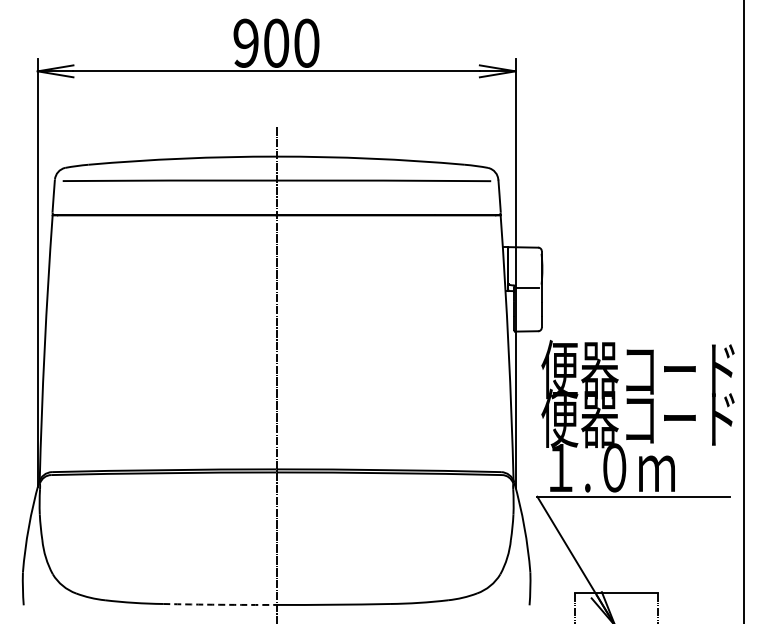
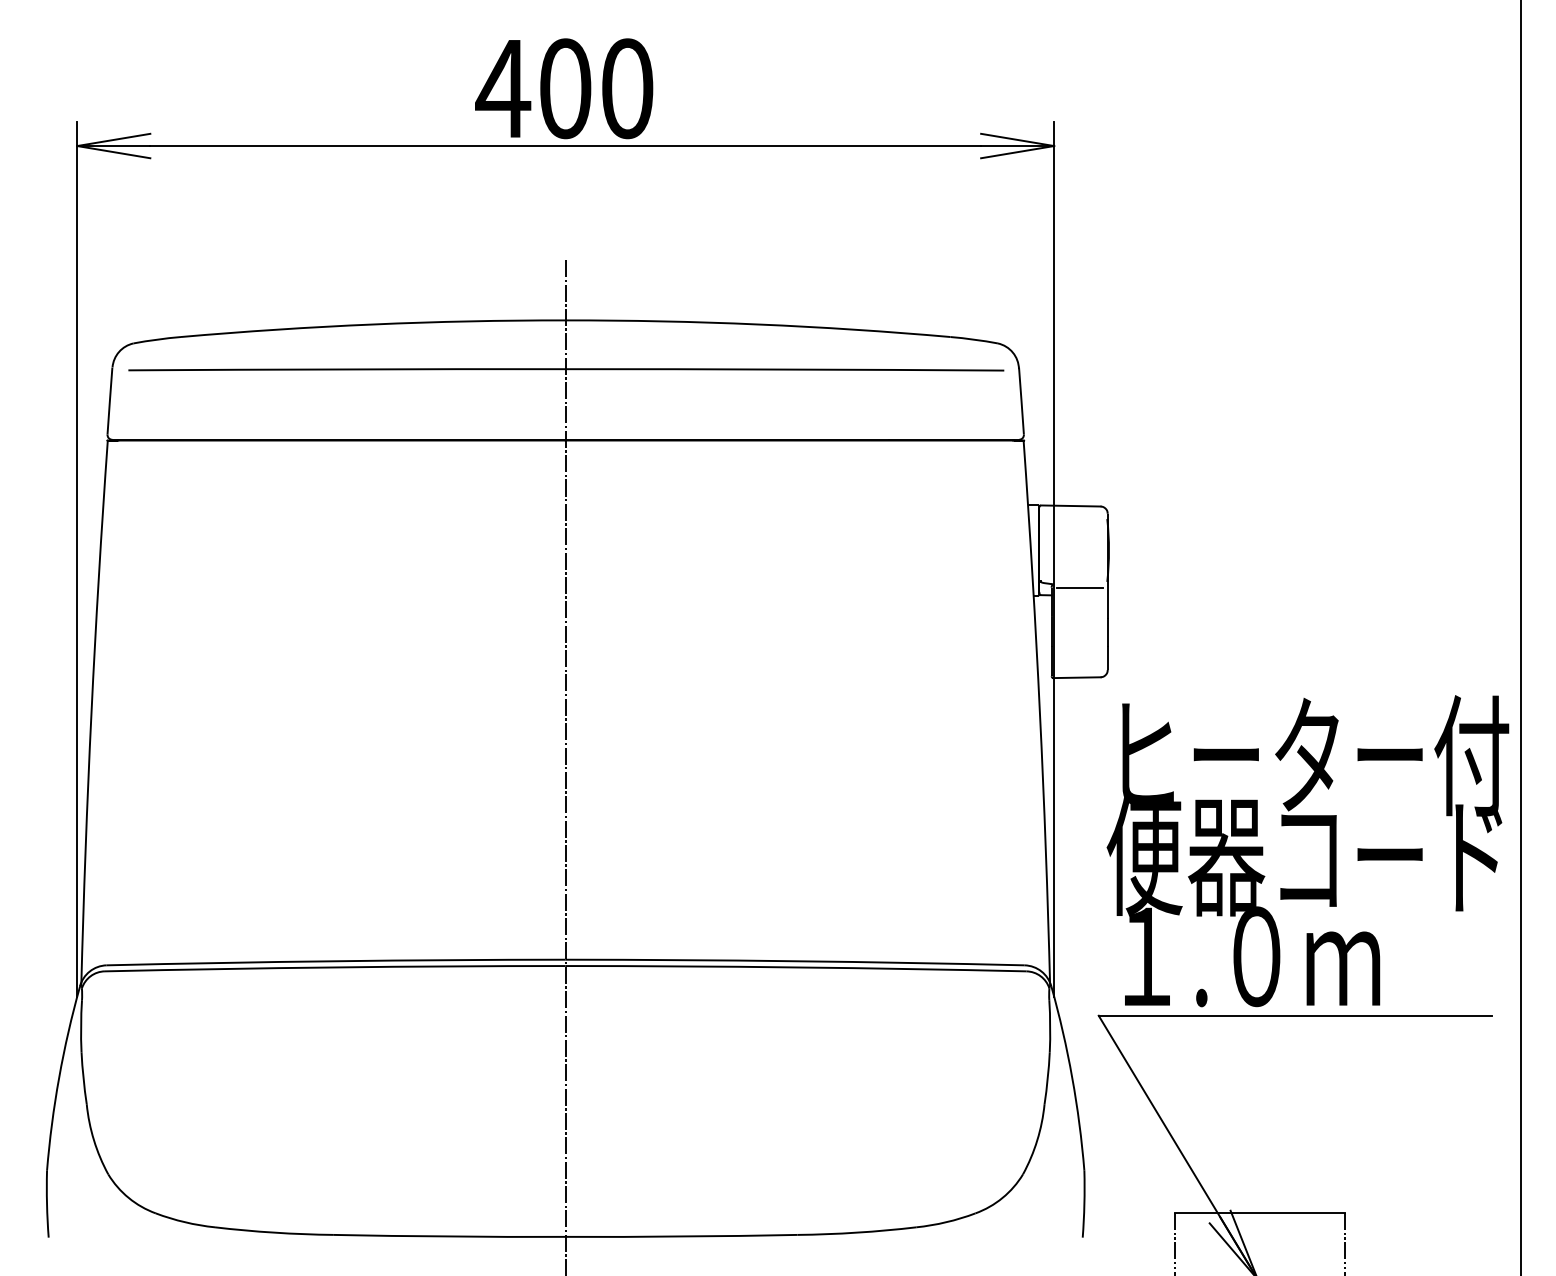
text: (245, 42) -> (502, 87), 900 -> 400
text: (639, 369) -> (1307, 755), 便器コード -> ヒーター付
arc: (219, 604) -> (448, 1235), dashed -> solid

